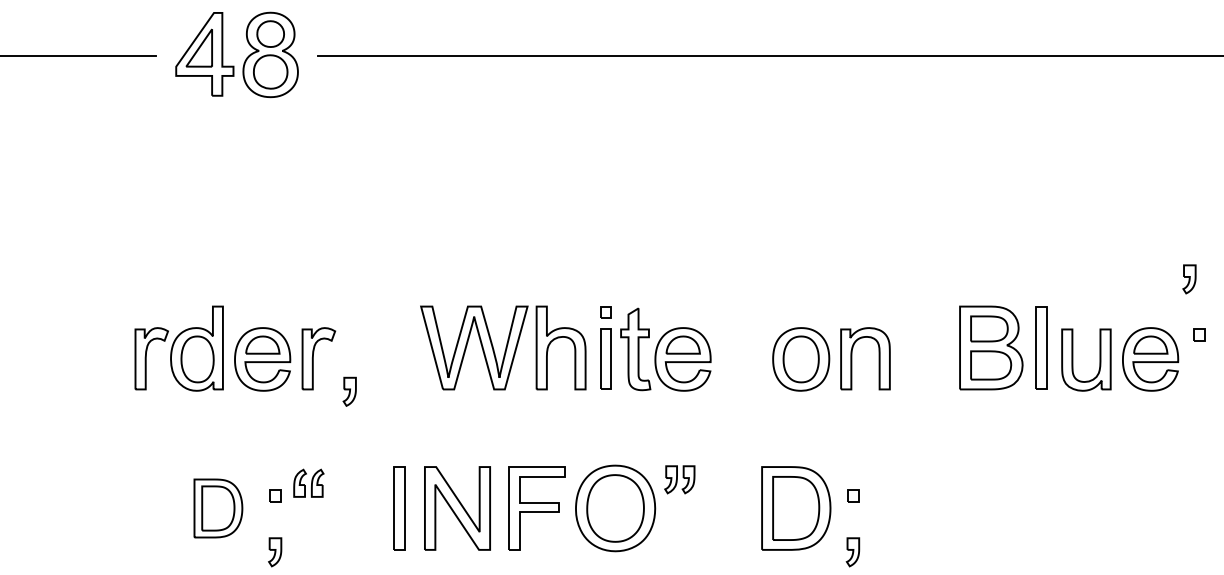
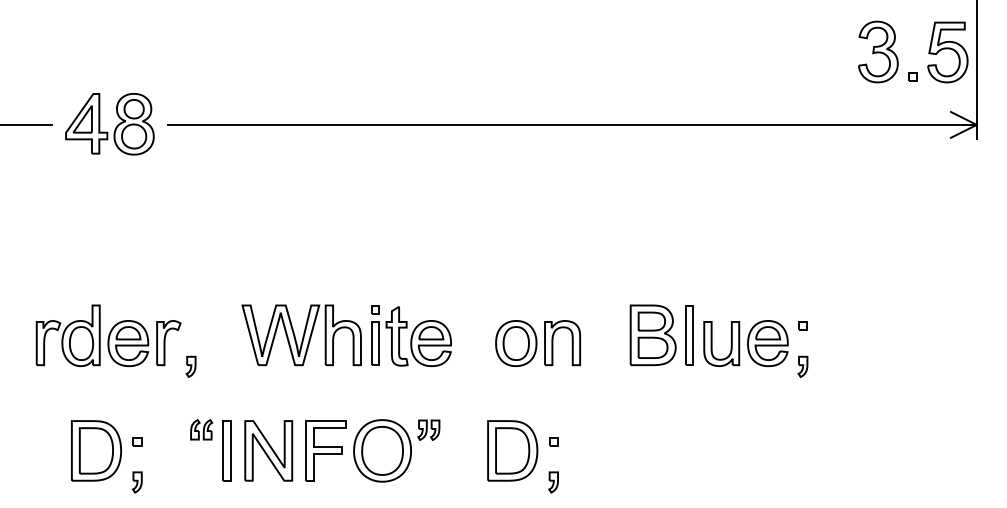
part: (1188, 278) -> (802, 366), moved
part: (308, 482) -> (201, 429), moved
part: (218, 507) -> (96, 450), size x1.43

